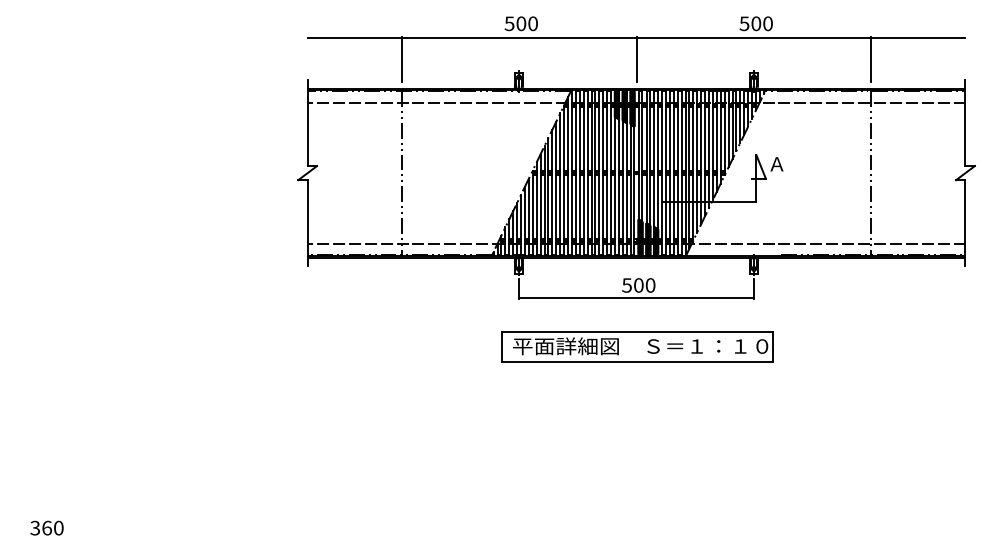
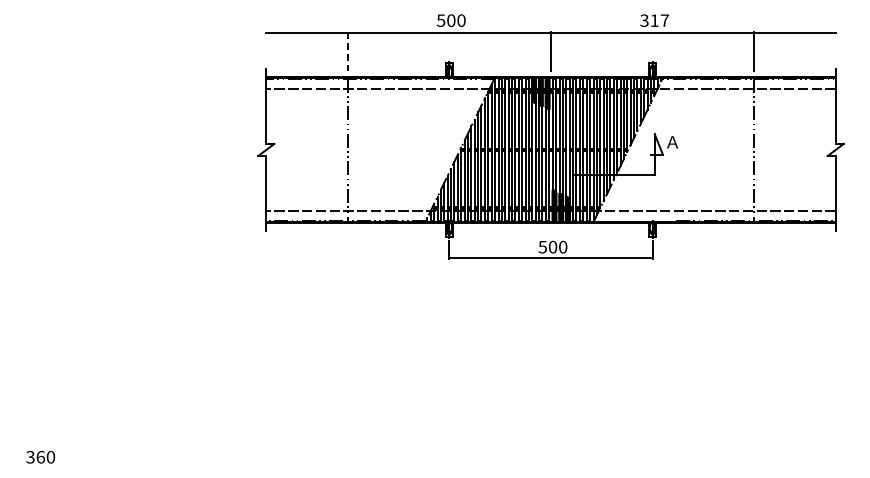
text: (756, 23) -> (654, 20), 500 -> 317
line: (401, 59) -> (347, 51), solid -> dashed
part: (637, 347) -> (551, 300), removed

